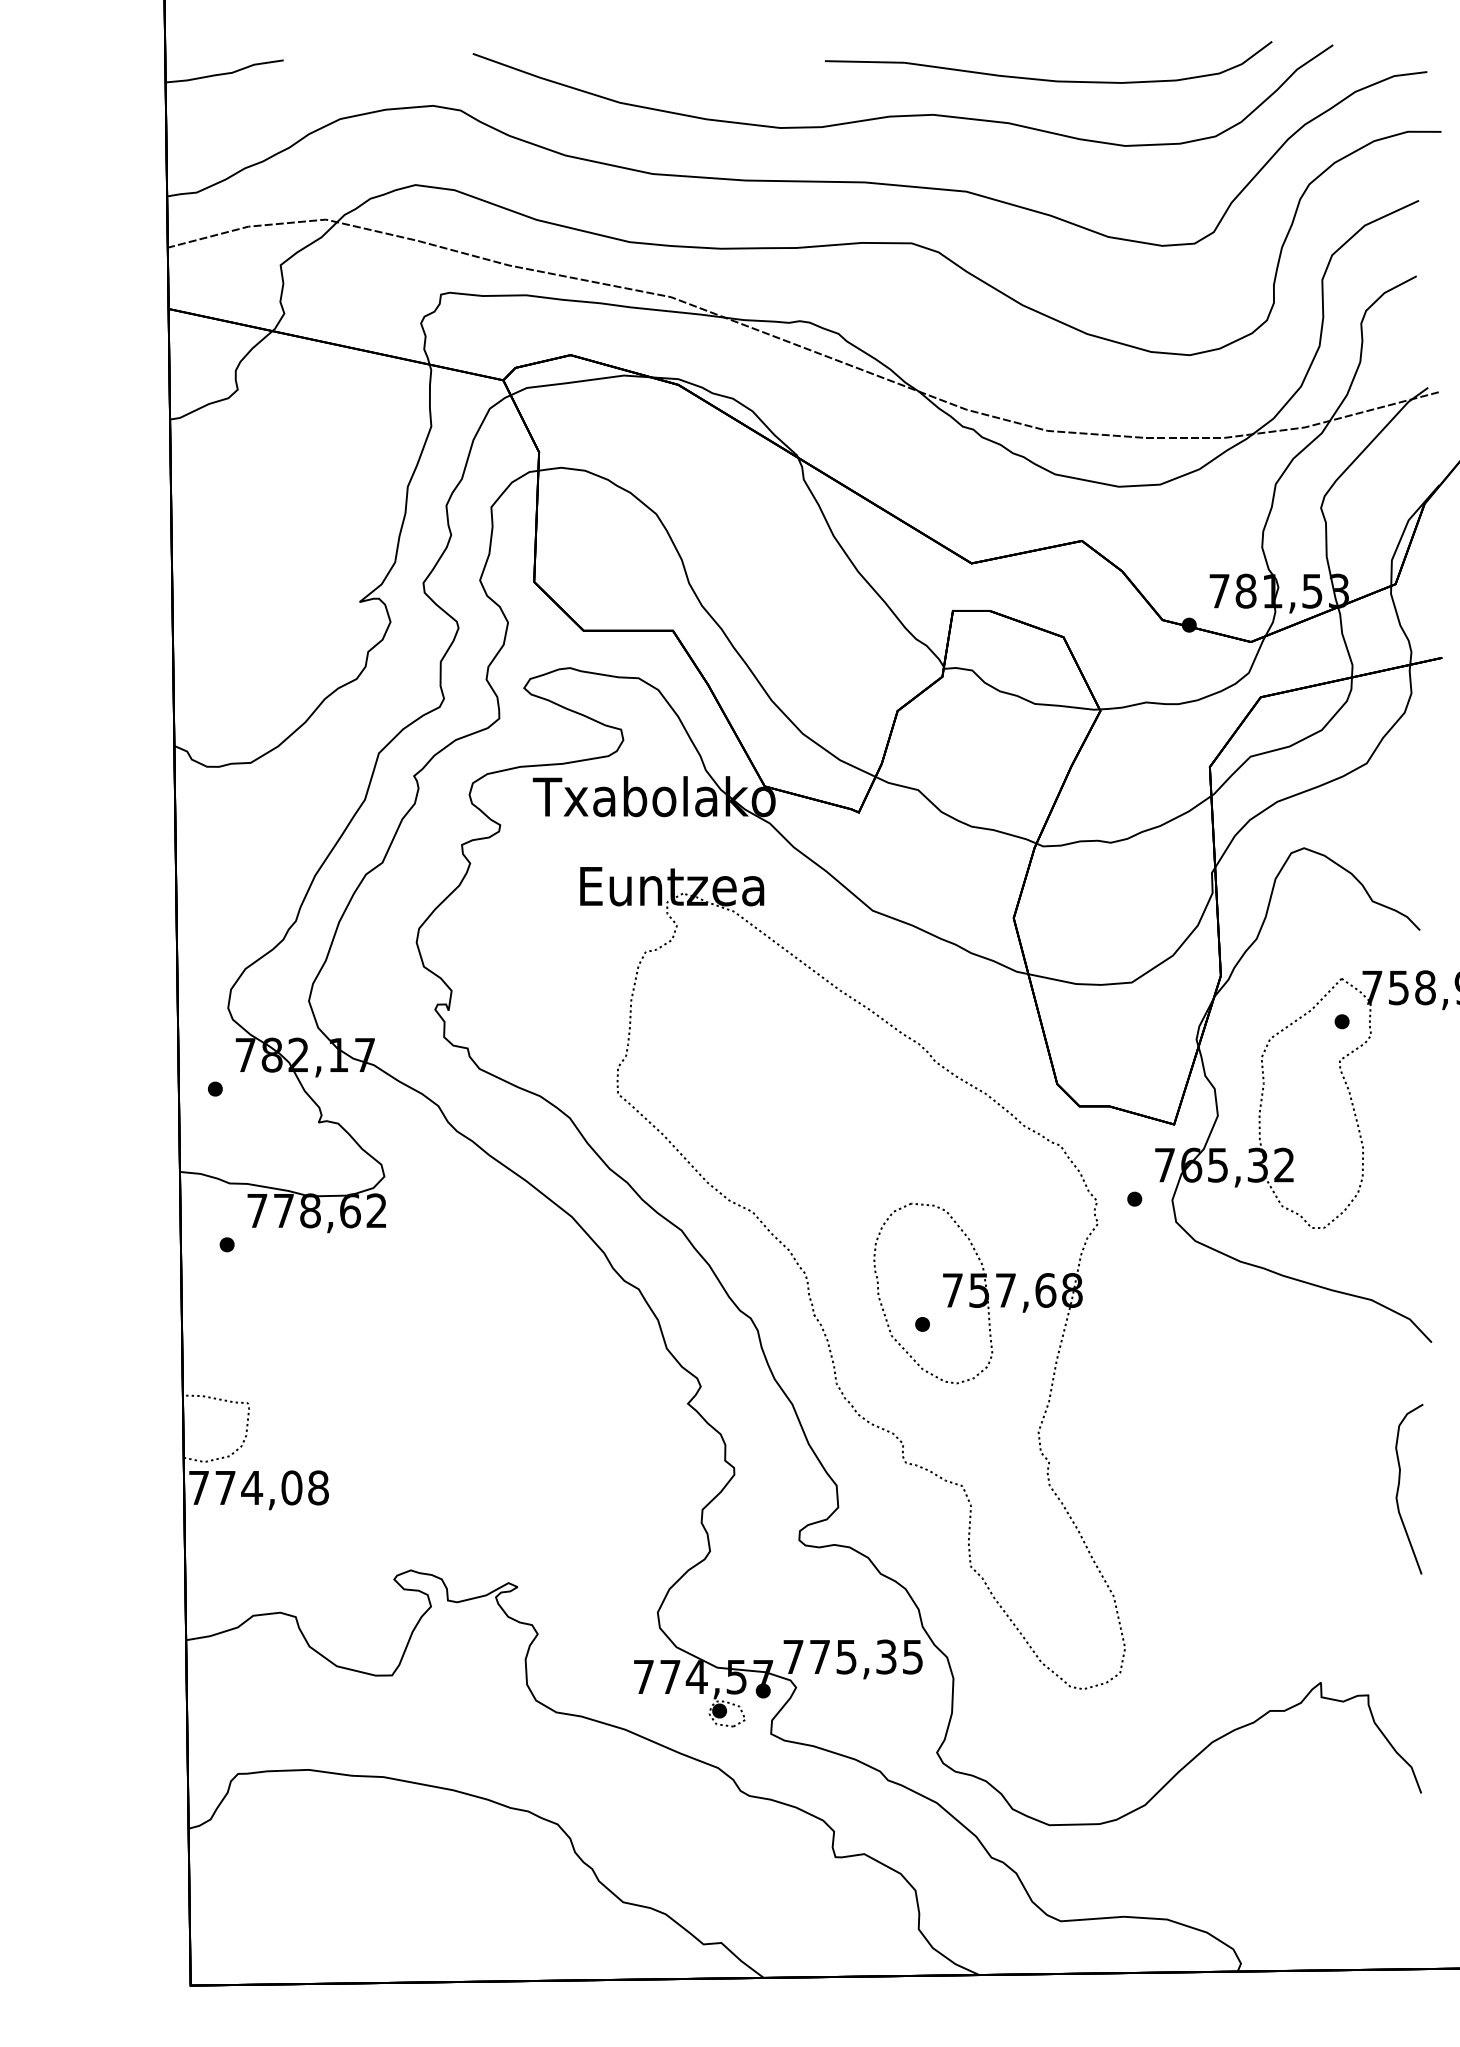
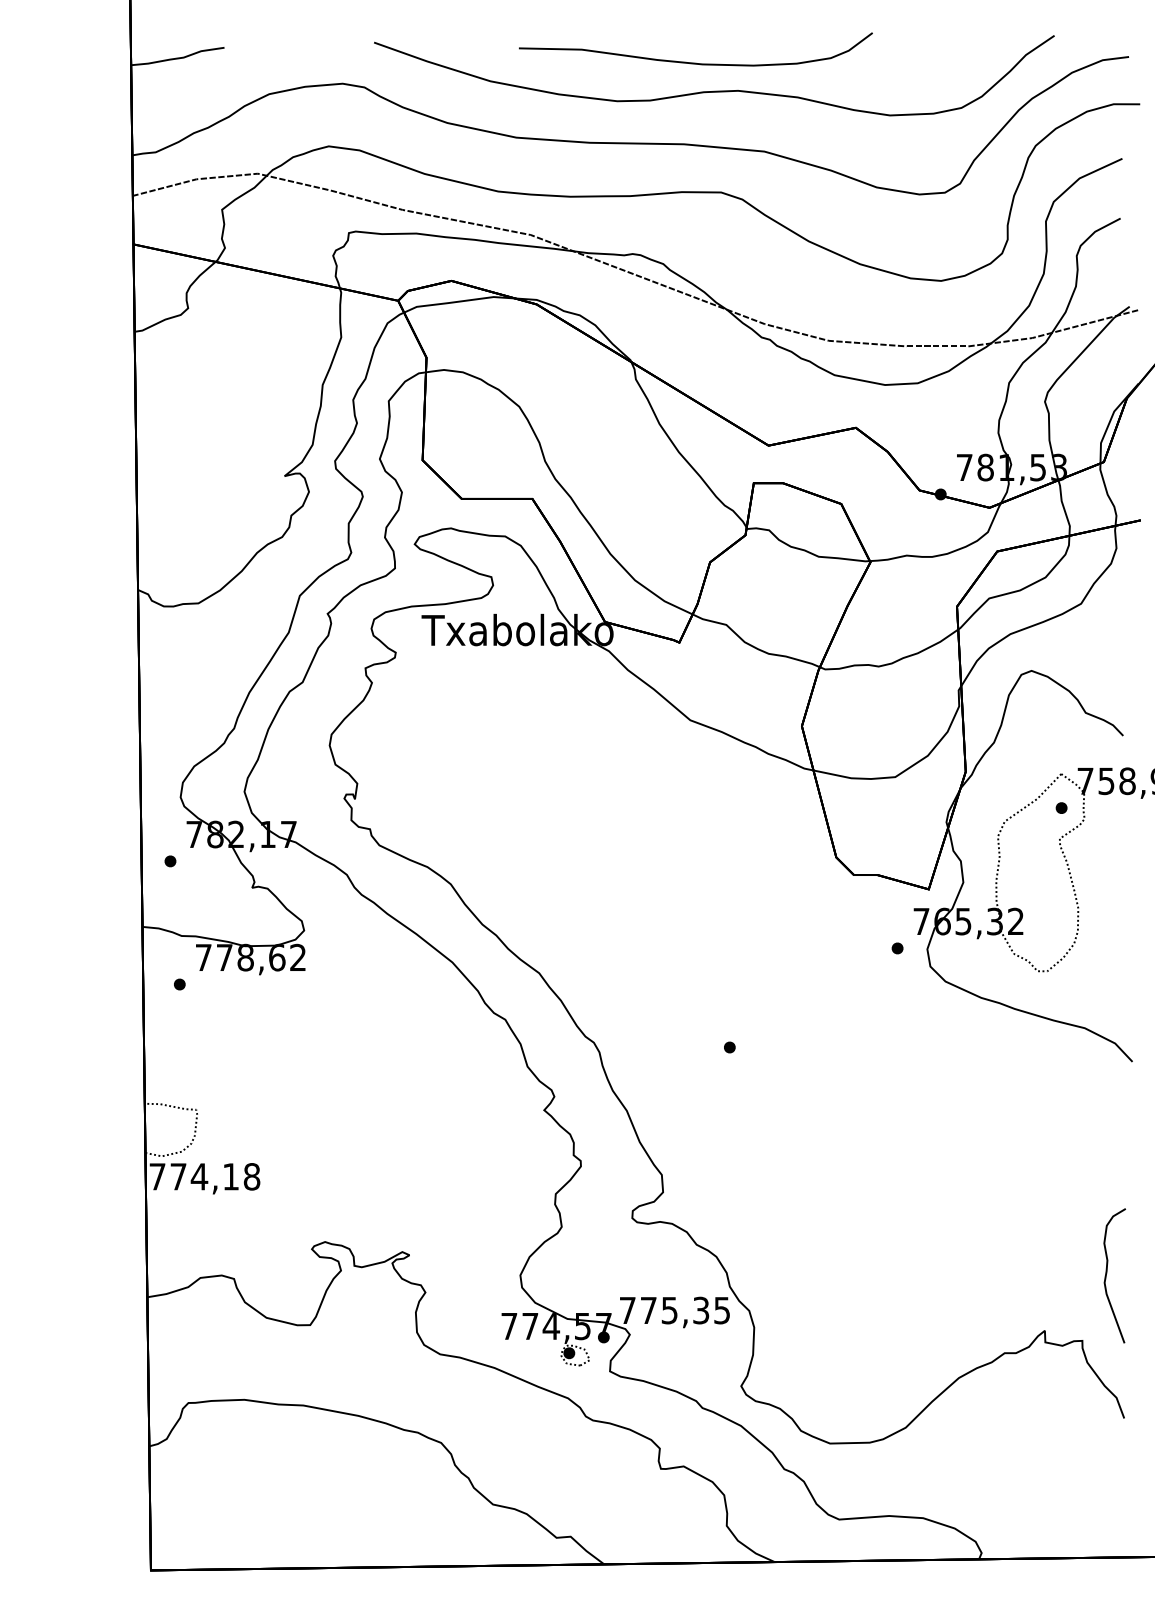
curve: (1048, 79) -> (695, 62), moved
part: (874, 1272) -> (691, 1006), removed
text: (291, 1487) -> (230, 1176), 774,08 -> 774,18
curve: (1399, 1487) -> (1107, 1274), moved

